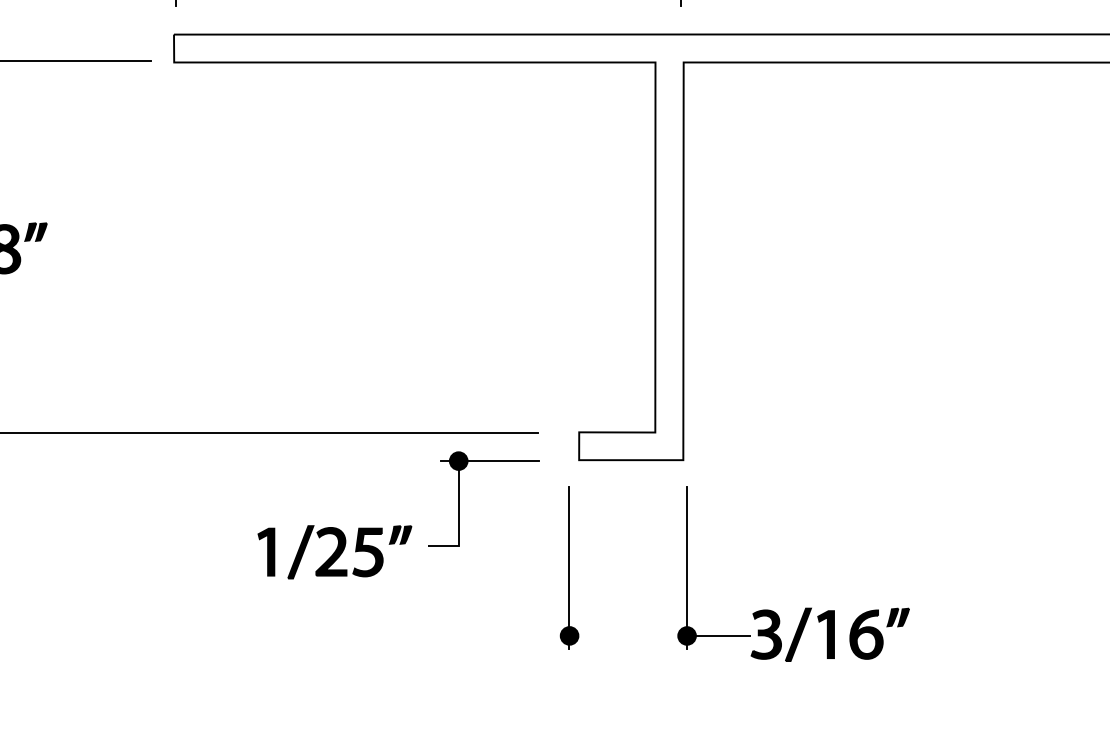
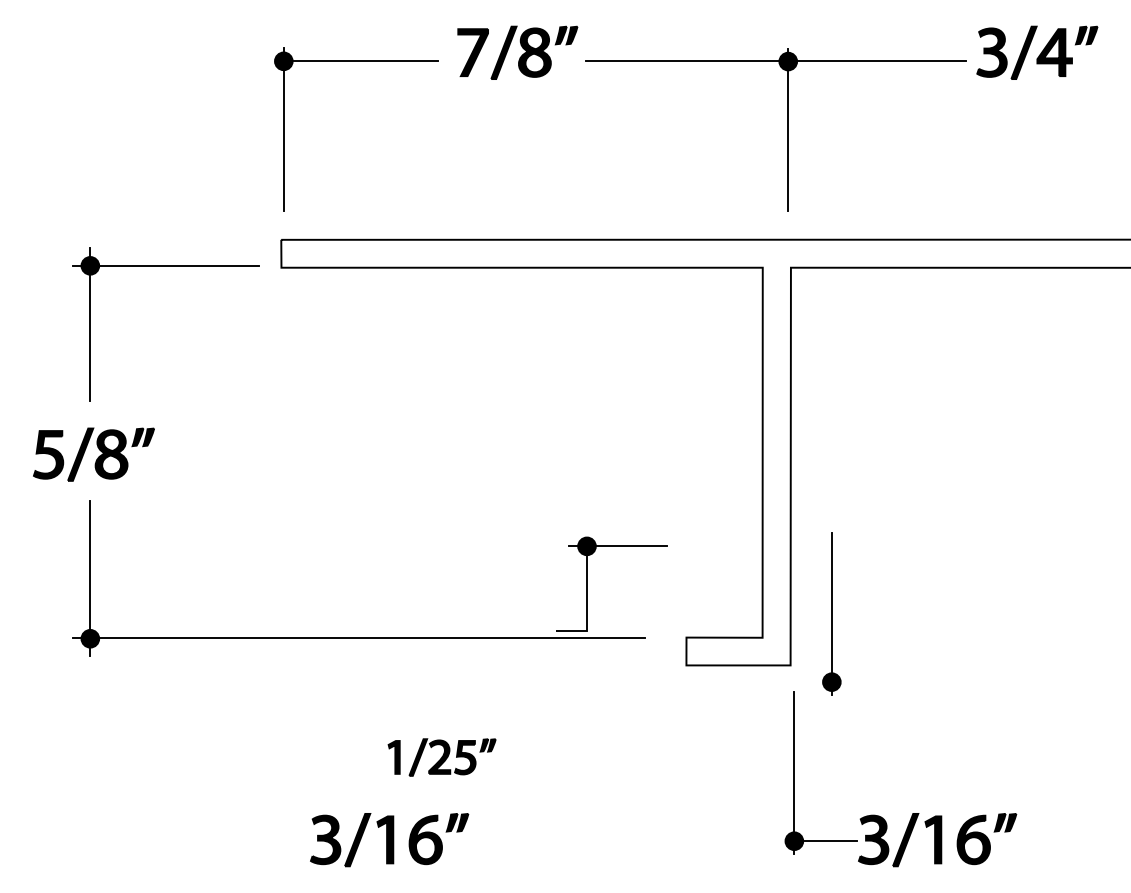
part: (459, 498) -> (587, 583), moved
part: (334, 552) -> (441, 757), size x0.7
part: (569, 567) -> (831, 613), moved
part: (282, 635) -> (389, 840), added

